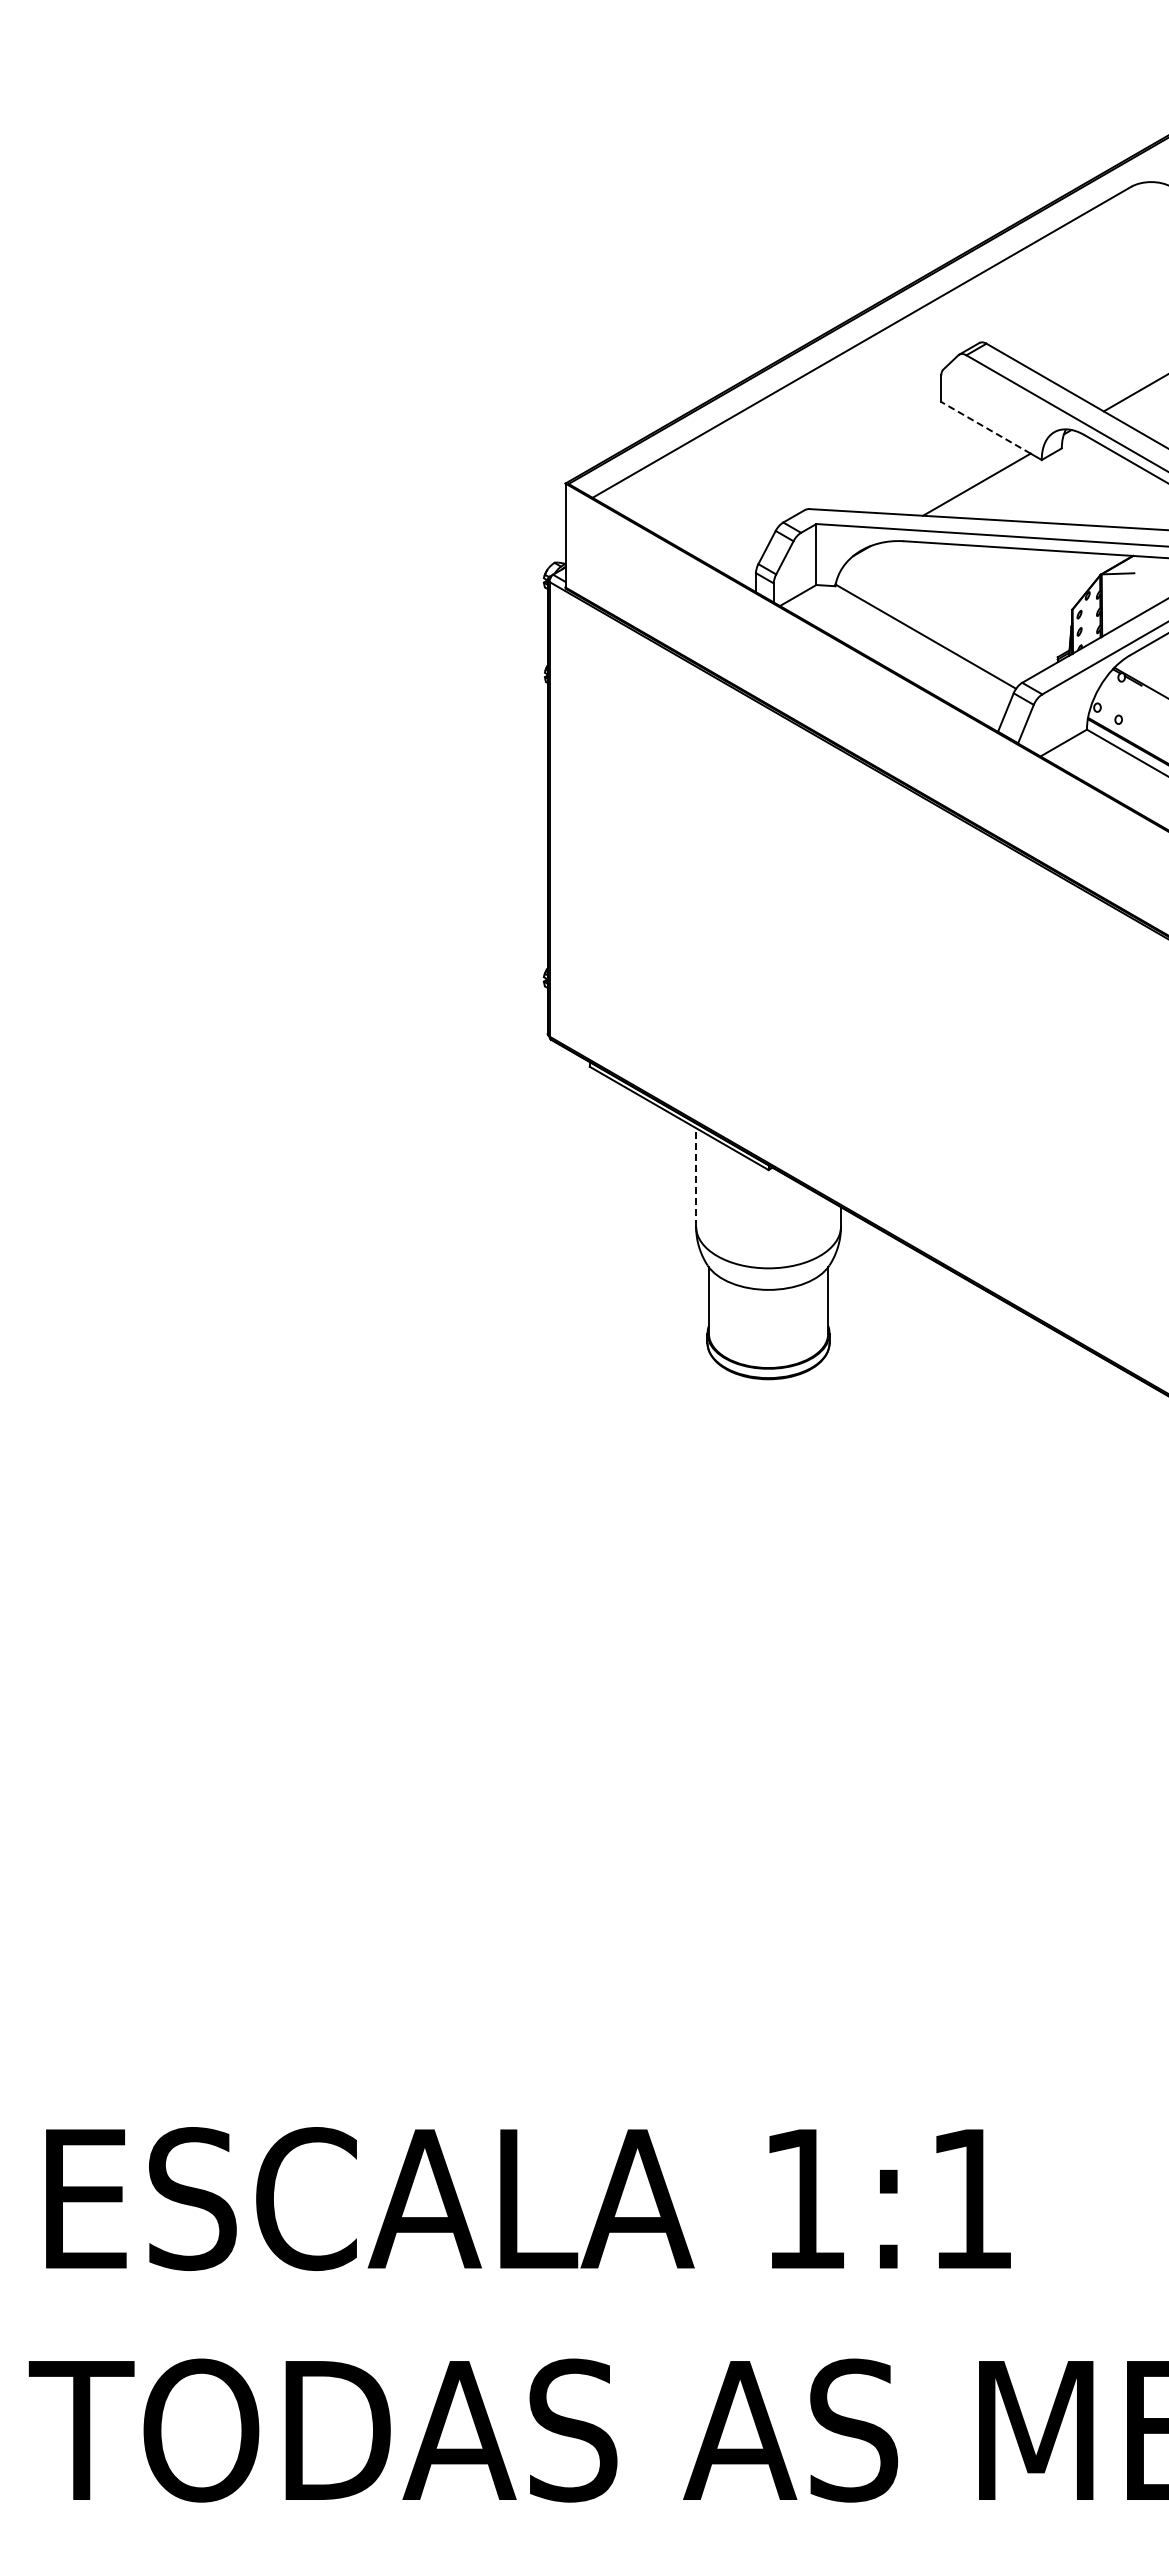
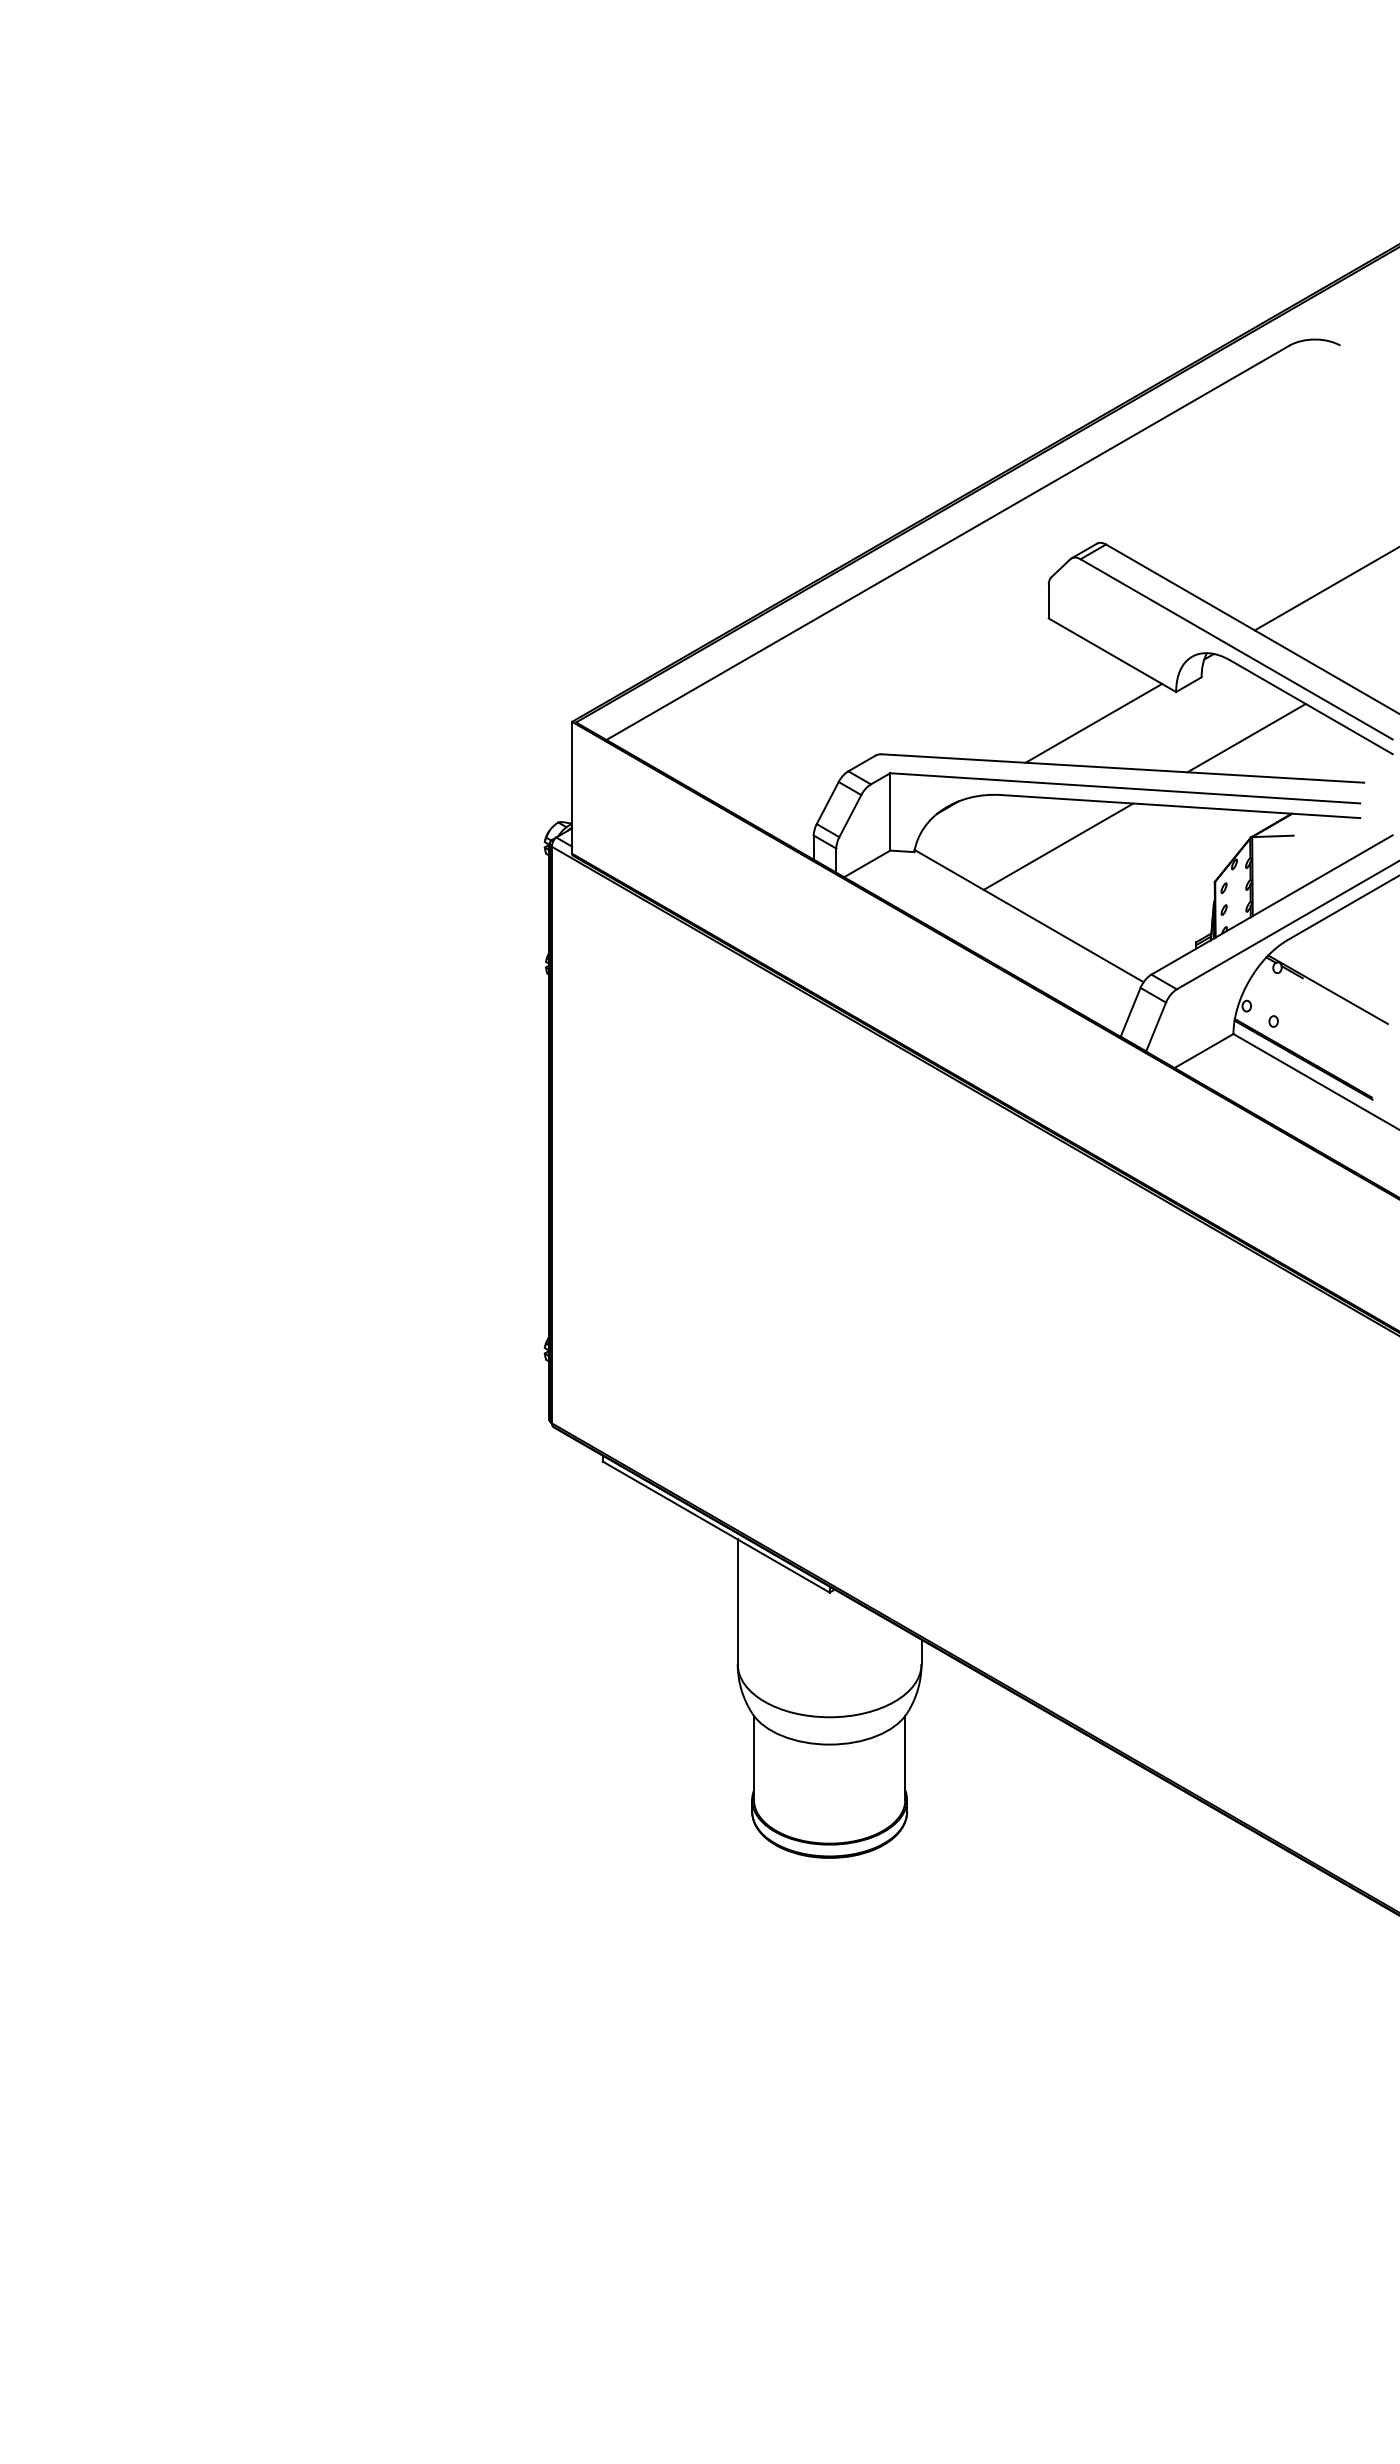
line: (986, 427) -> (1106, 650), dashed -> solid
line: (1096, 496) -> (1245, 738), added
line: (949, 581) -> (1059, 846), added
line: (696, 1176) -> (738, 1600), dashed -> solid

